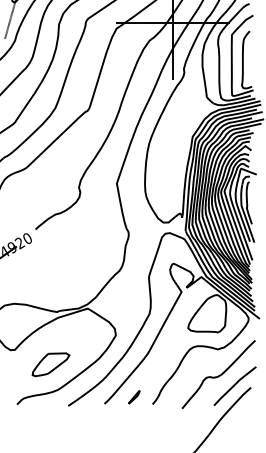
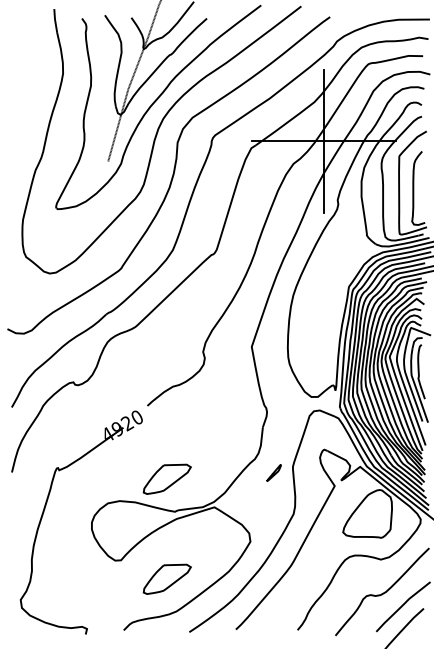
part: (50, 286) -> (166, 478), added
part: (133, 396) -> (273, 472), moved

